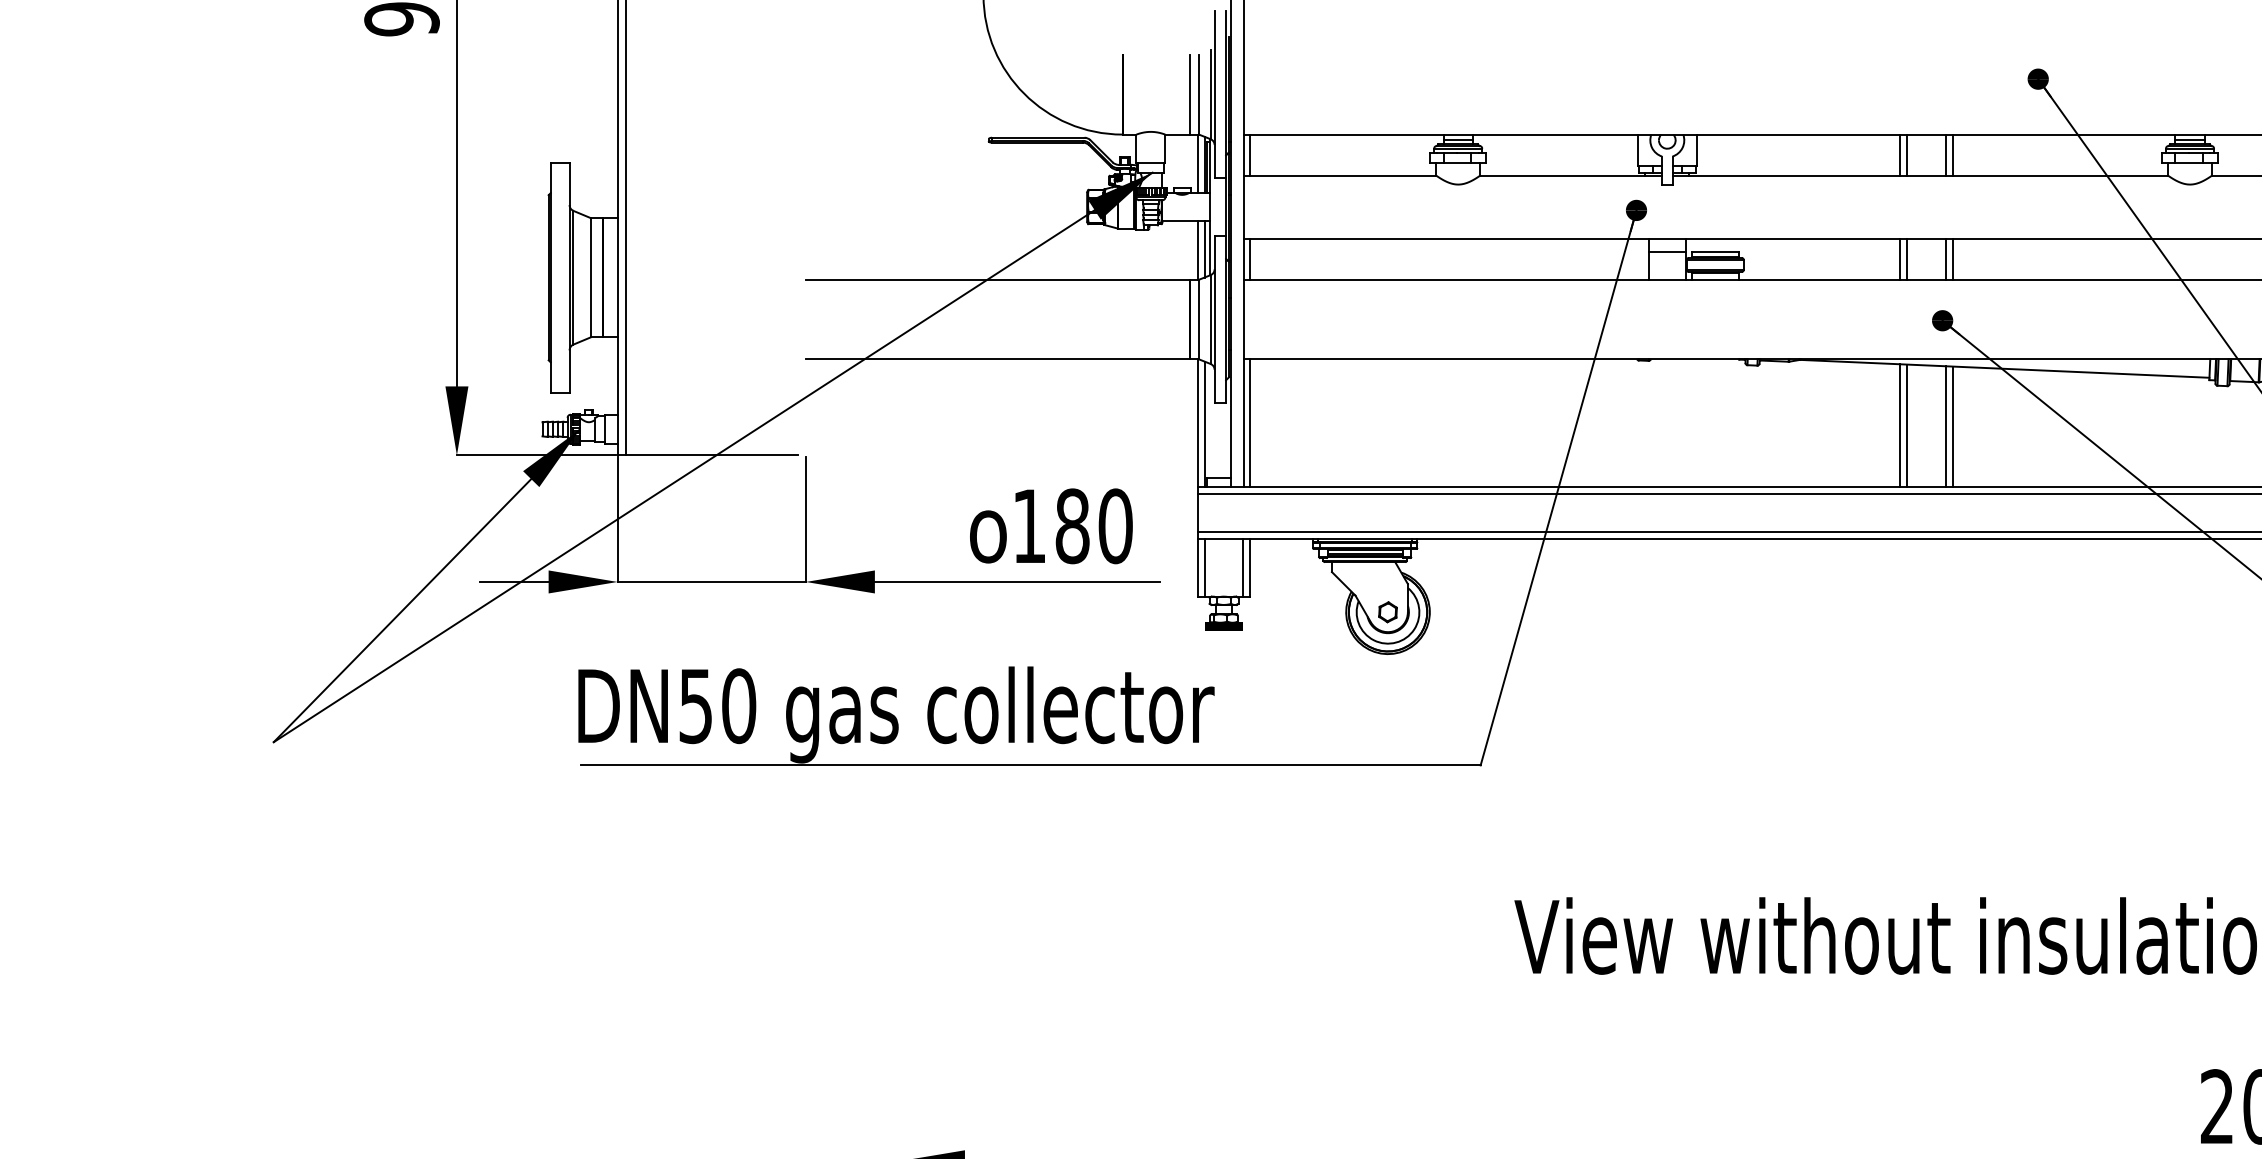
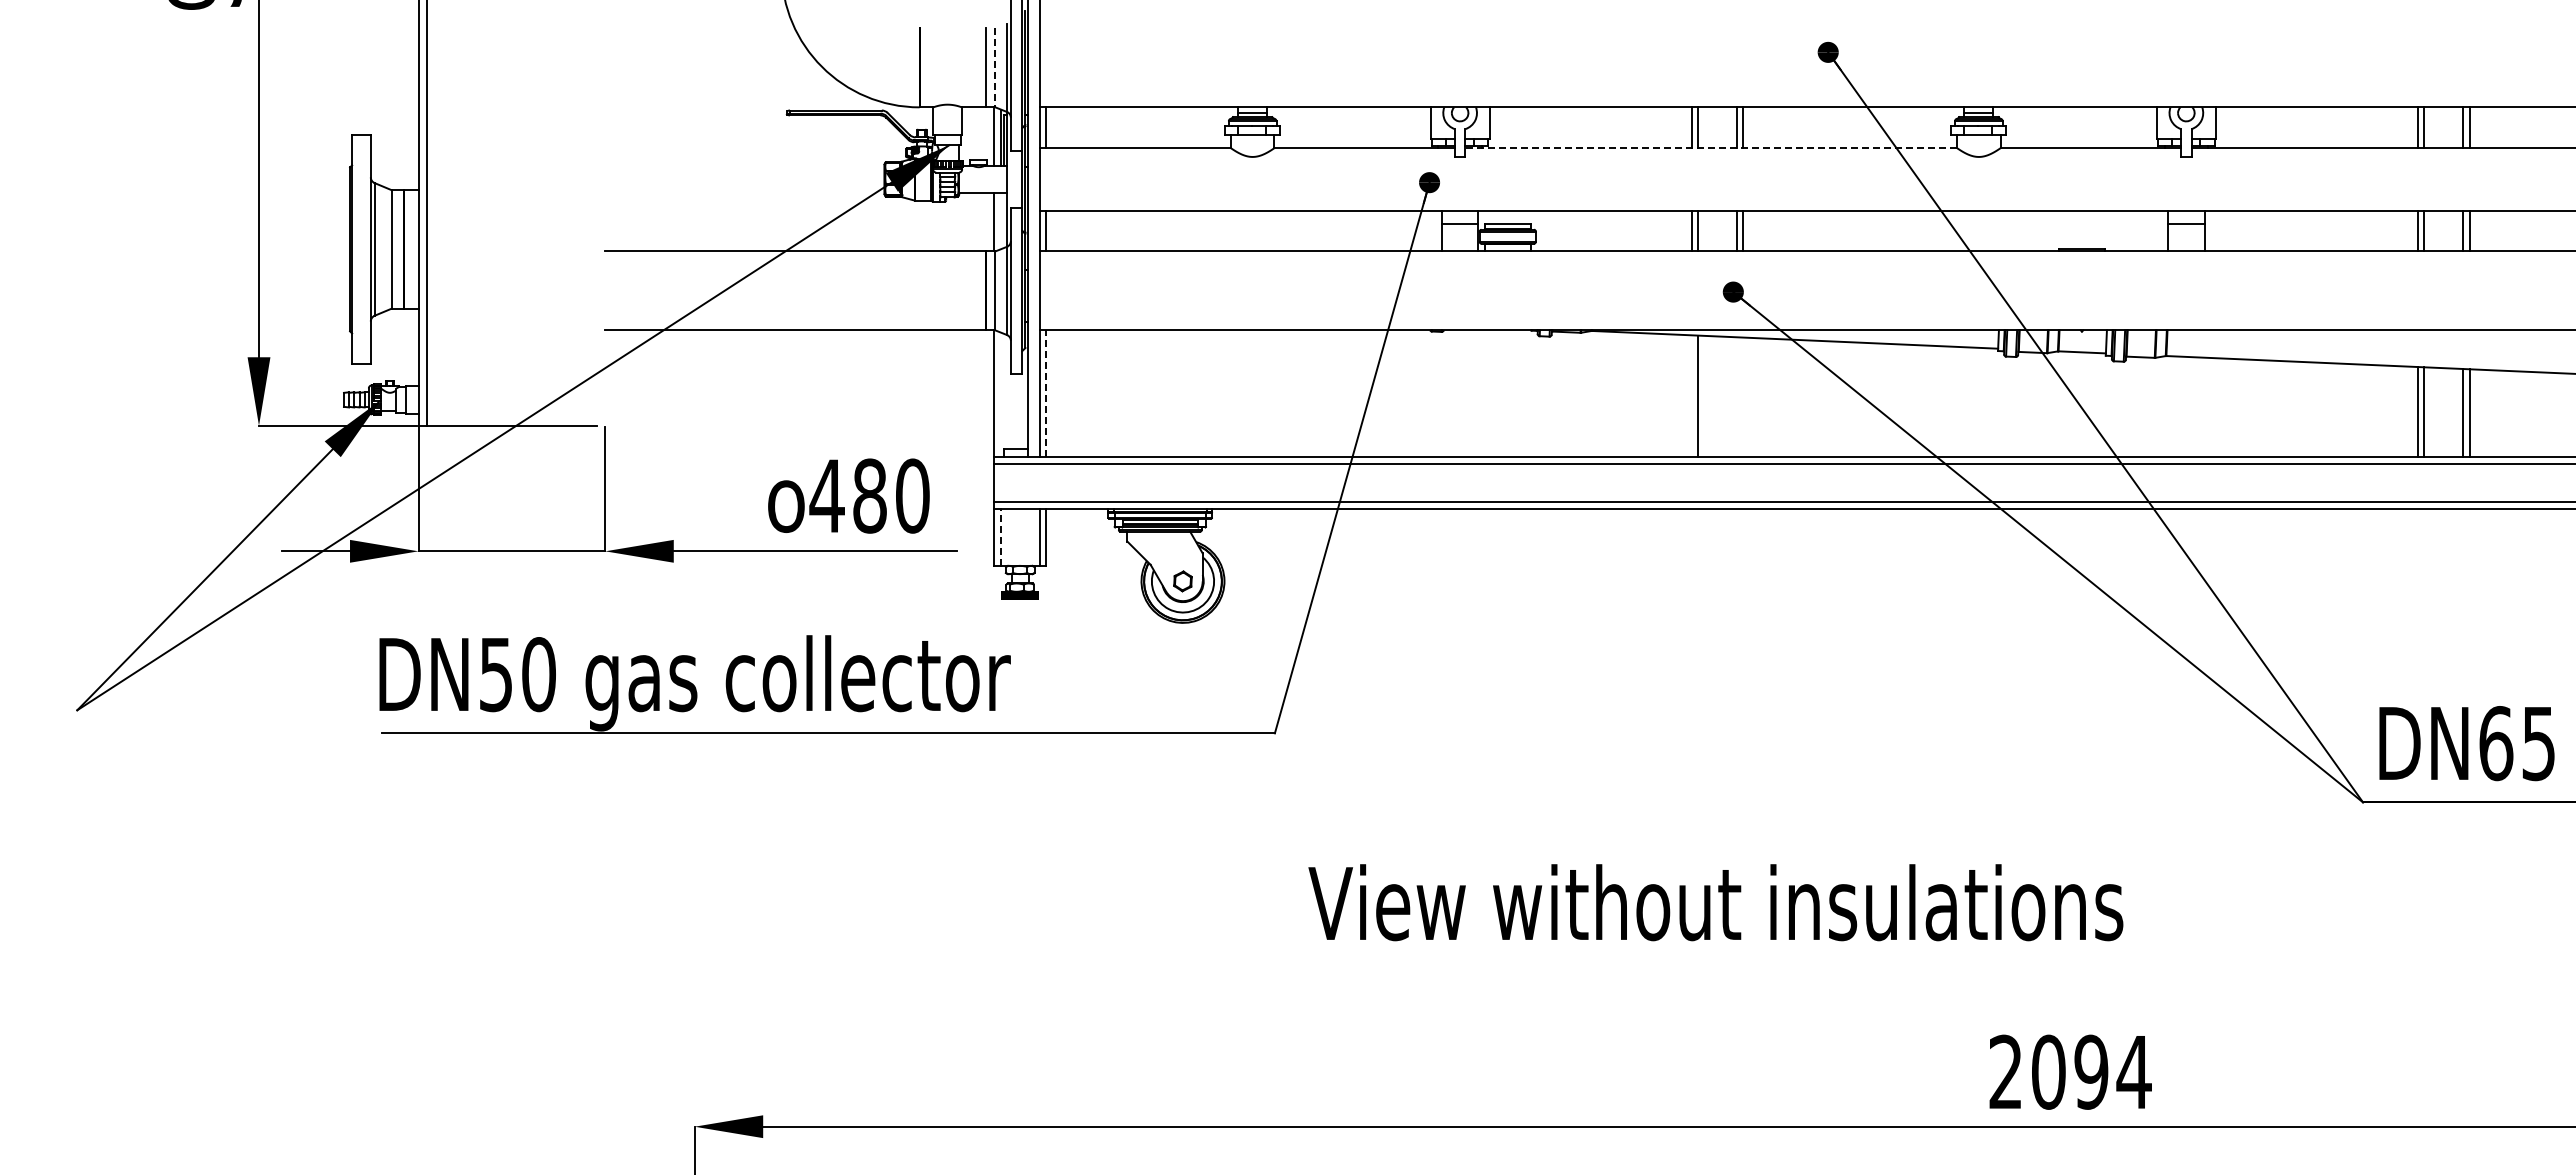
line: (1199, 95) -> (995, 68), solid -> dashed
line: (1920, 176) -> (1711, 148), solid -> dashed
line: (1204, 249) -> (1000, 221), removed
line: (1250, 422) -> (1046, 393), solid -> dashed
line: (1204, 423) -> (1000, 394), removed
line: (1900, 424) -> (1691, 395), removed
line: (1945, 425) -> (1736, 396), removed
line: (1952, 425) -> (1743, 396), removed
text: (1028, 525) -> (826, 495), 180 -> 480
line: (1204, 568) -> (1000, 537), solid -> dashed

